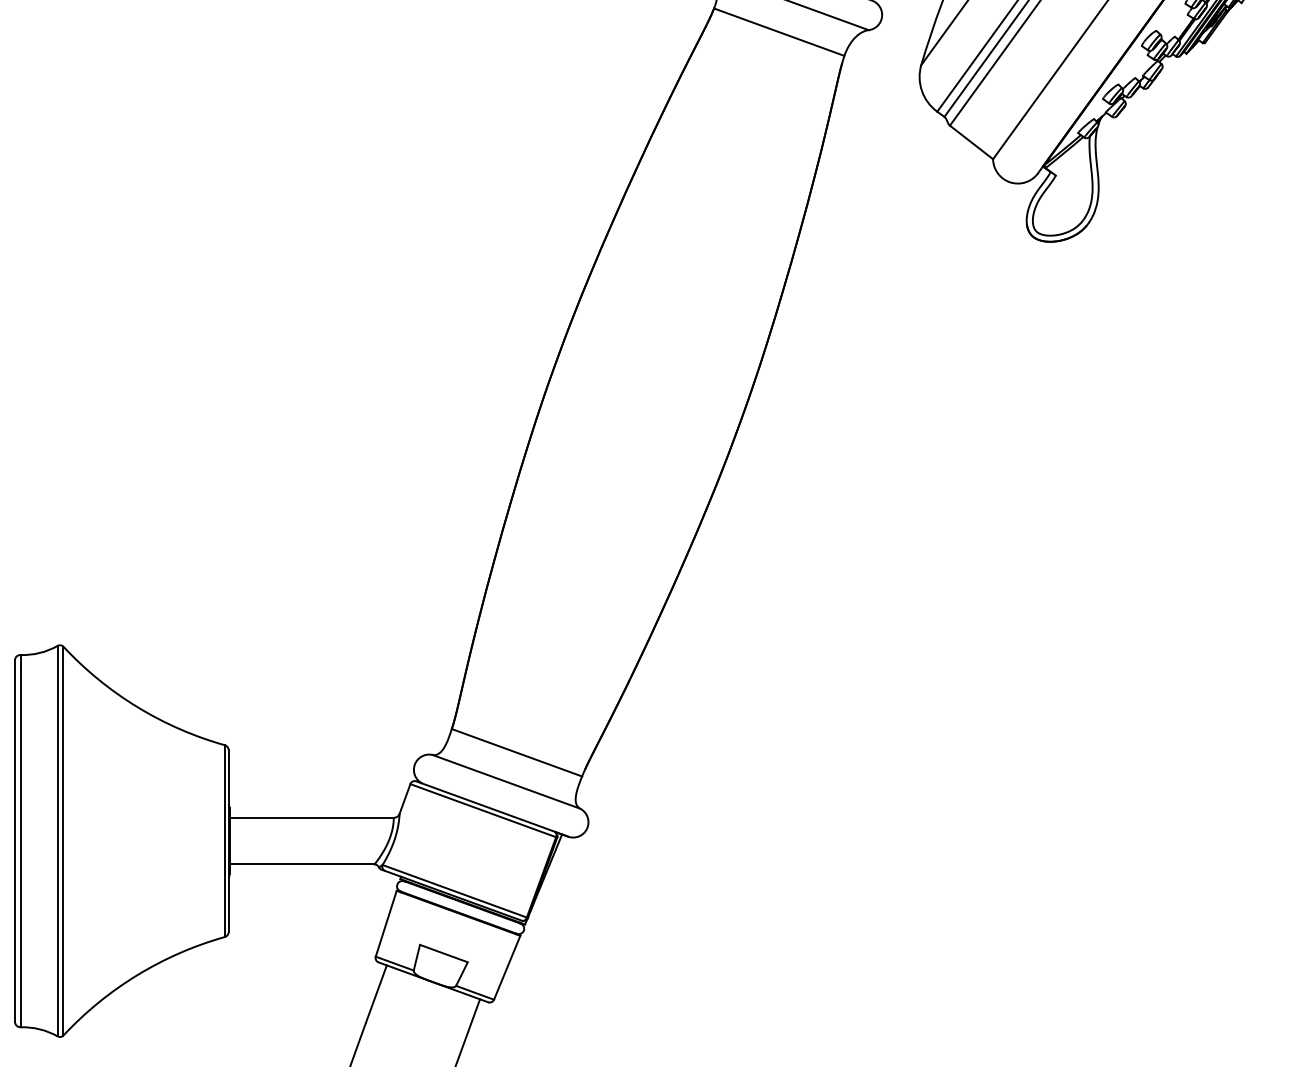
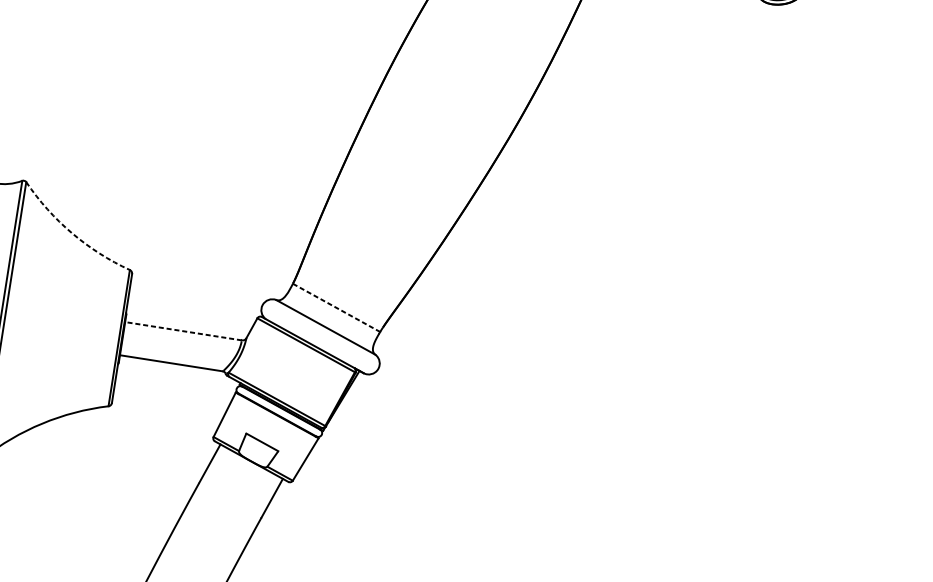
arc: (137, 707) -> (72, 233), solid -> dashed
line: (517, 752) -> (336, 307), solid -> dashed
line: (311, 817) -> (183, 331), solid -> dashed

